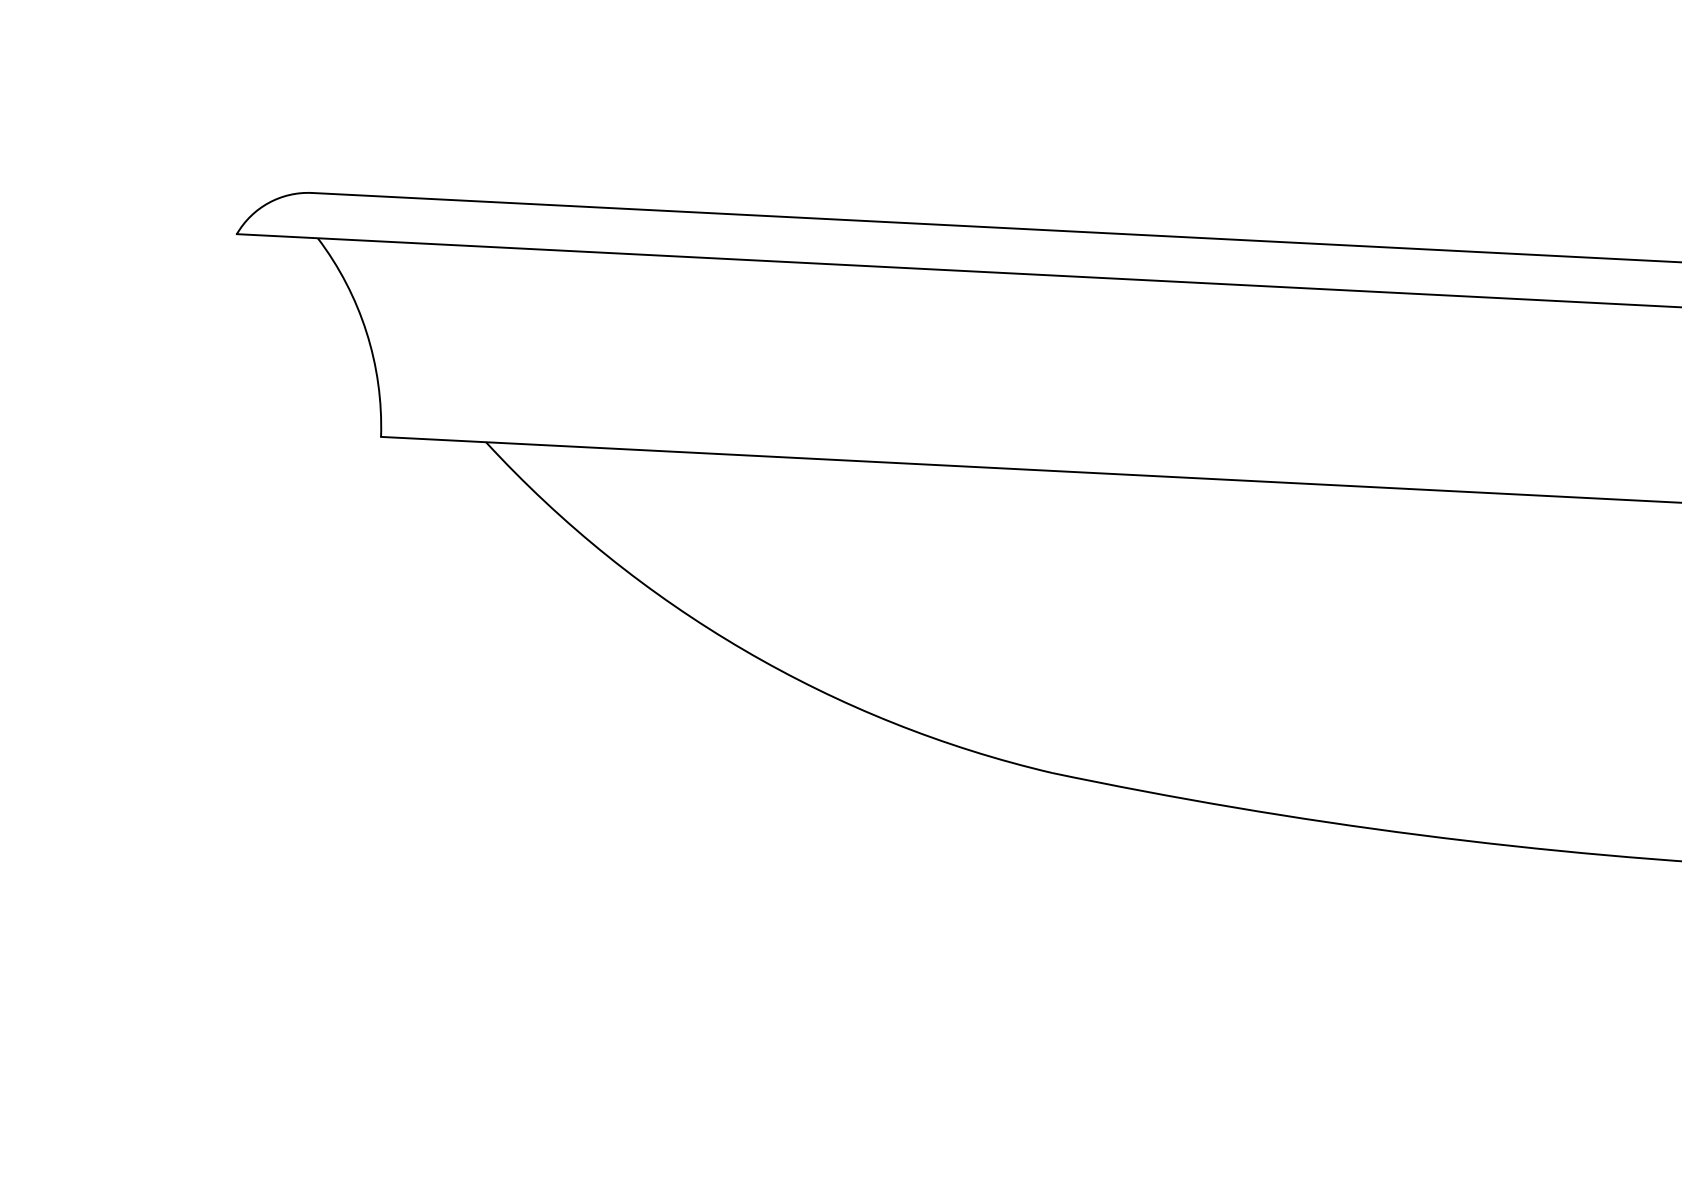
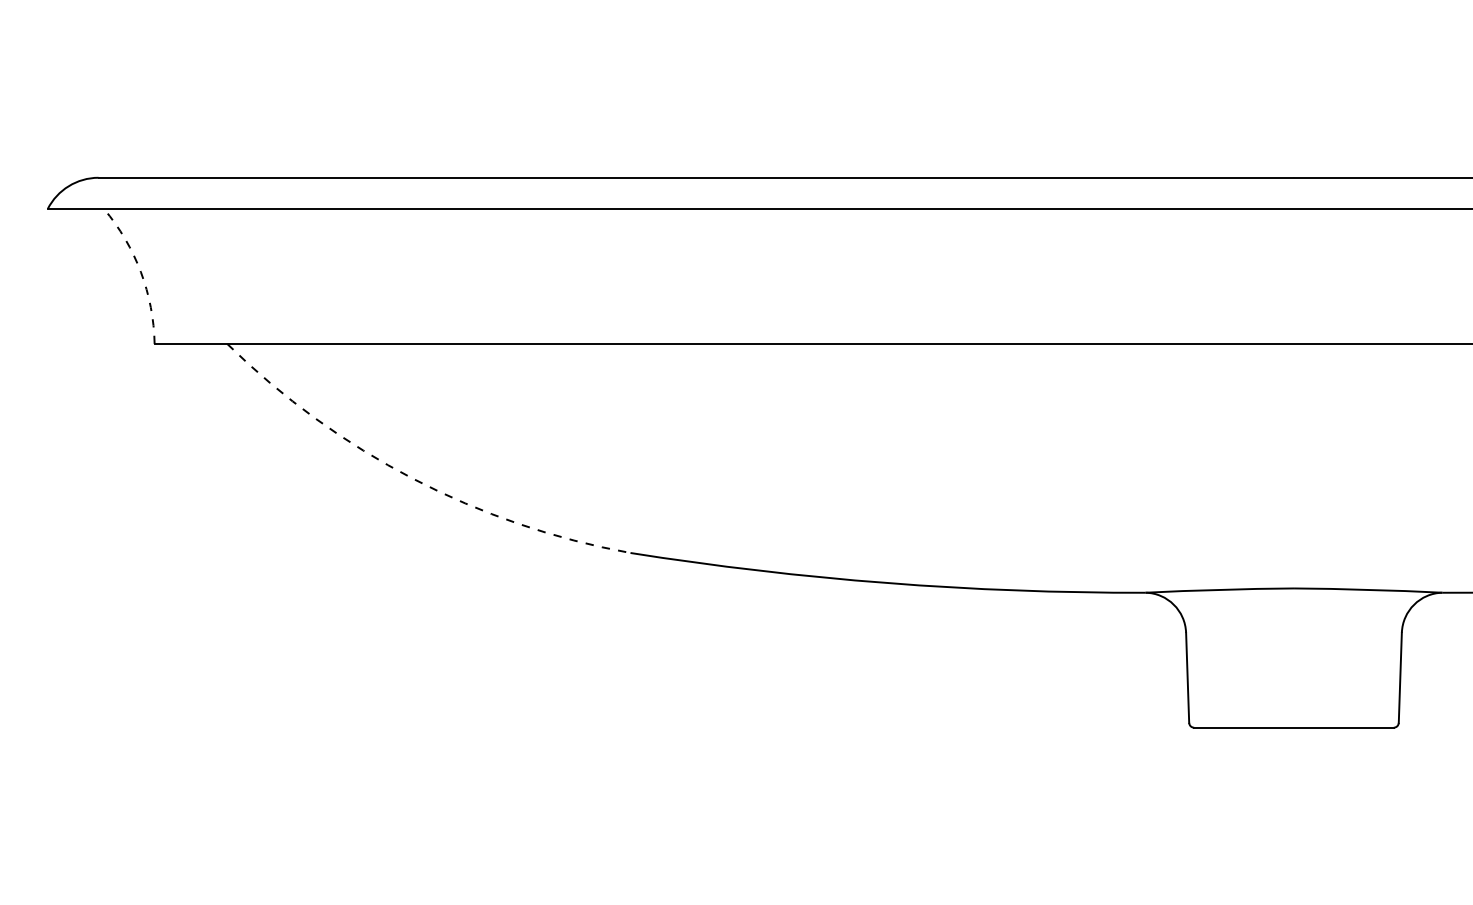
arc: (365, 332) -> (140, 272), solid -> dashed
arc: (744, 649) -> (413, 478), solid -> dashed

